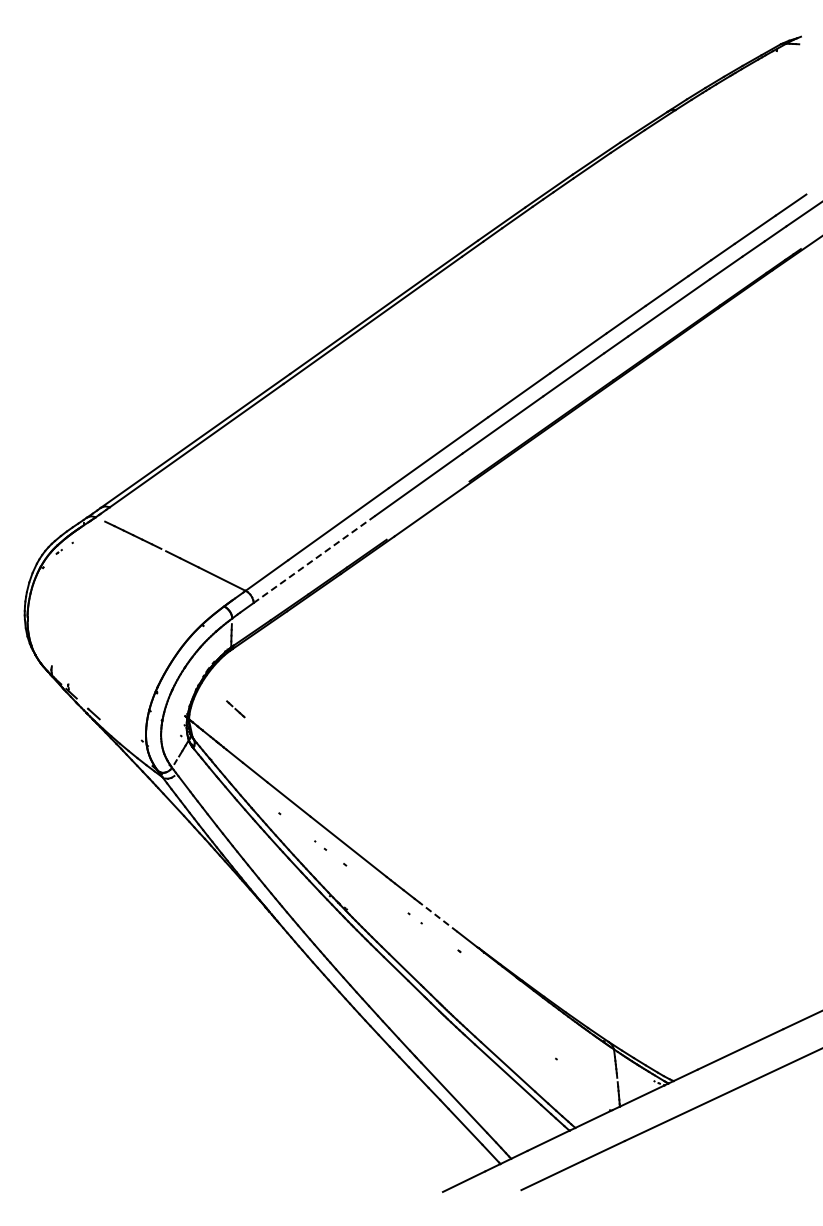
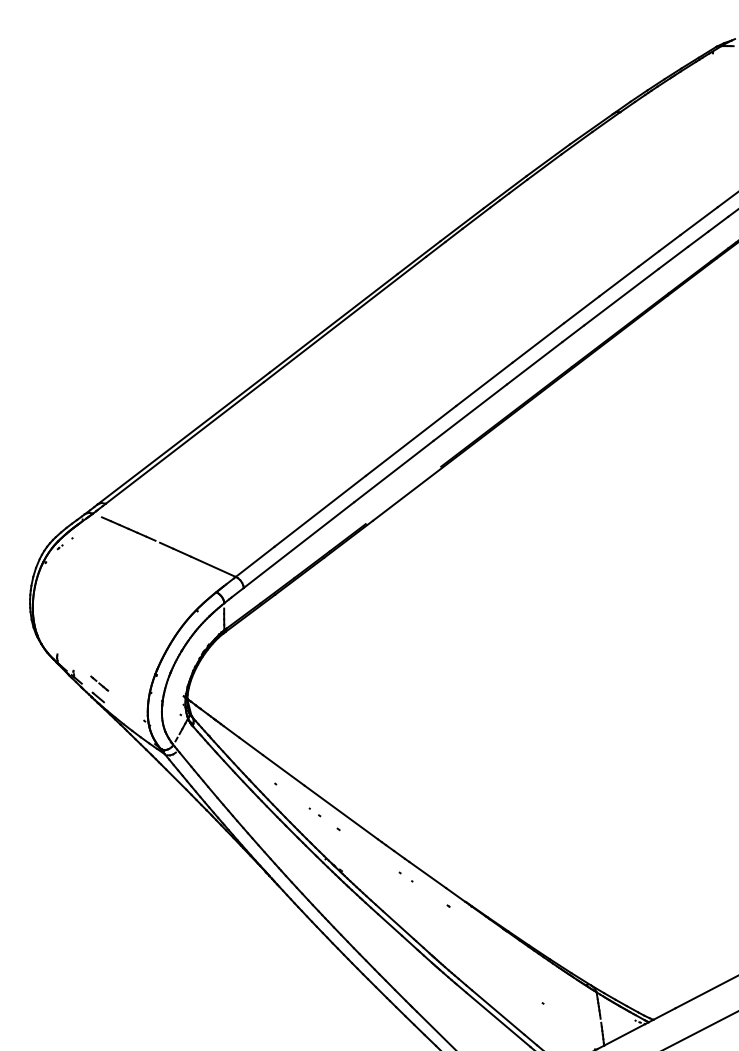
line: (314, 559) -> (299, 545), dashed -> solid
line: (235, 709) -> (99, 683), moved
line: (438, 916) -> (427, 874), dashed -> solid

